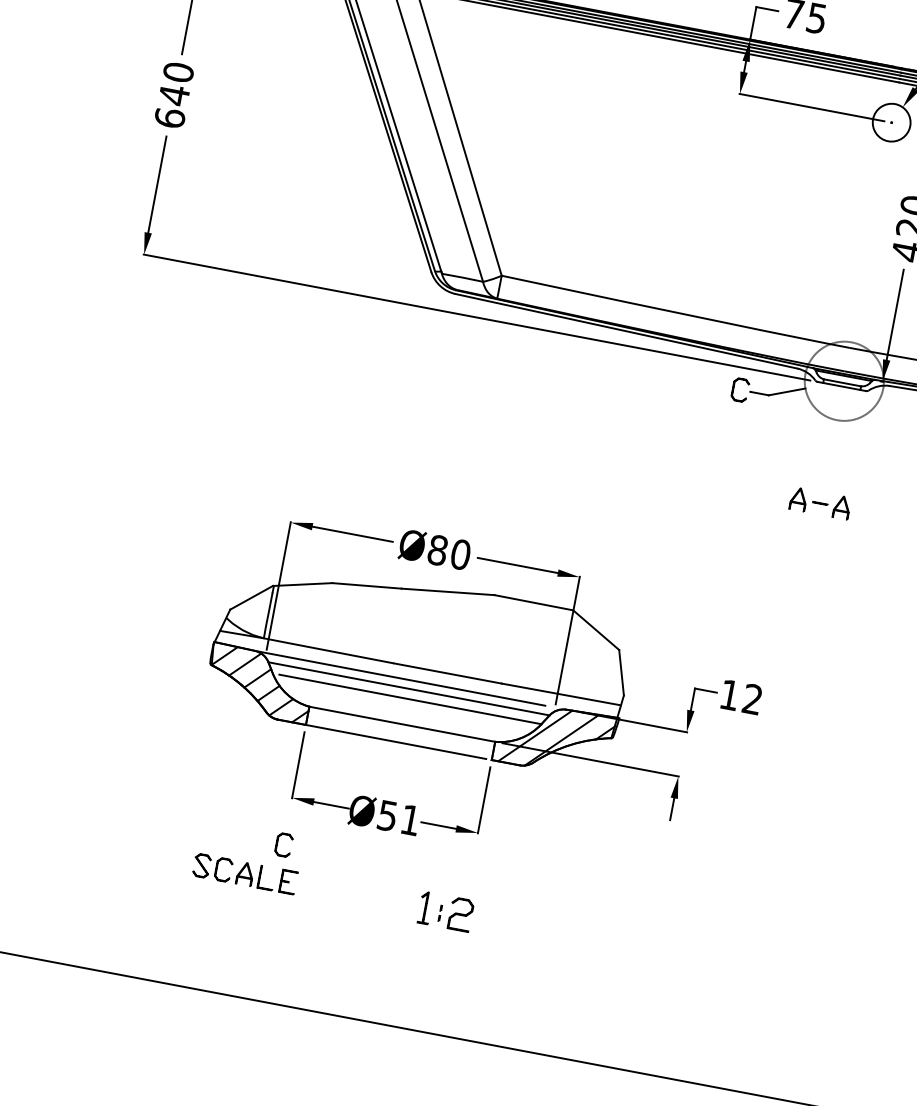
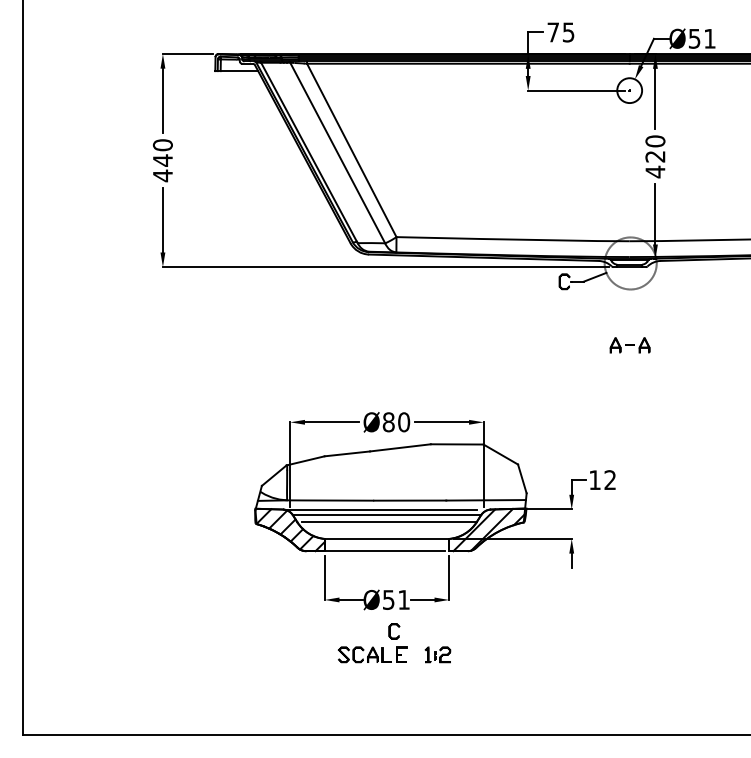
text: (169, 117) -> (162, 175), 640 -> 440
part: (247, 856) -> (372, 643), moved
part: (445, 911) -> (437, 654), size x0.71

